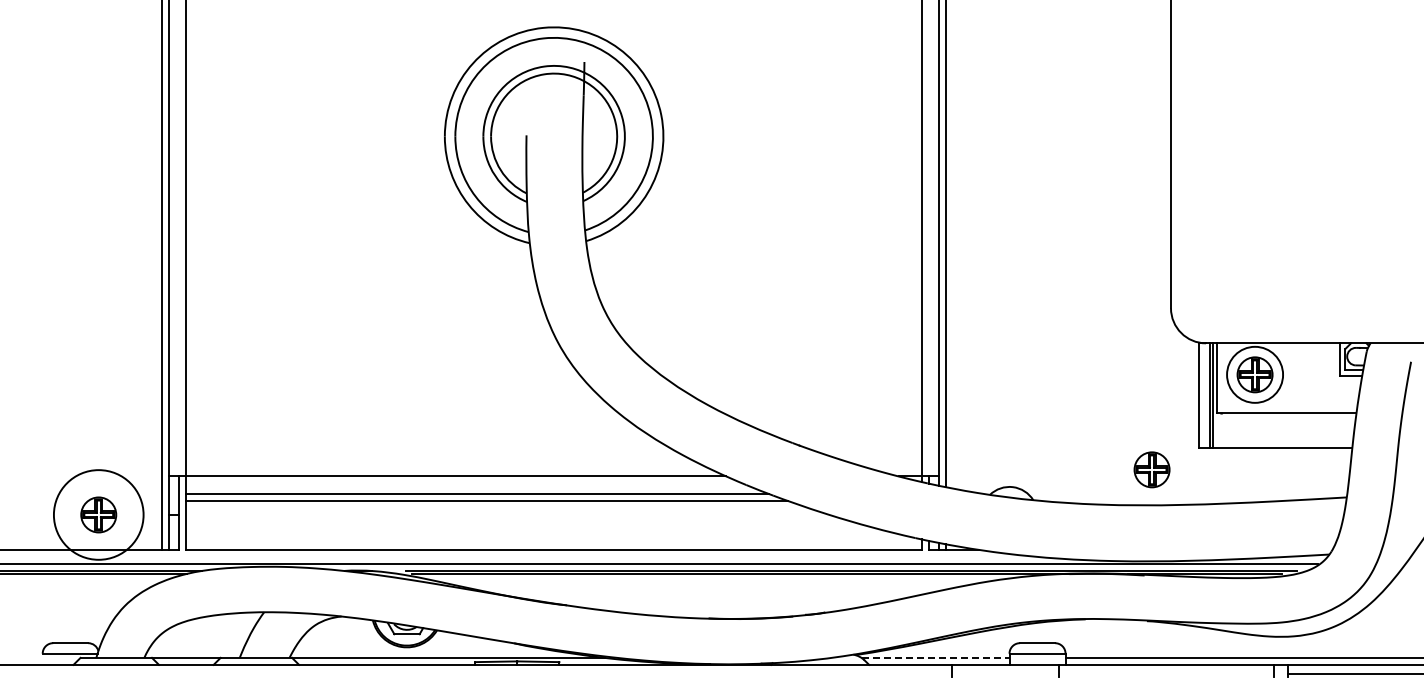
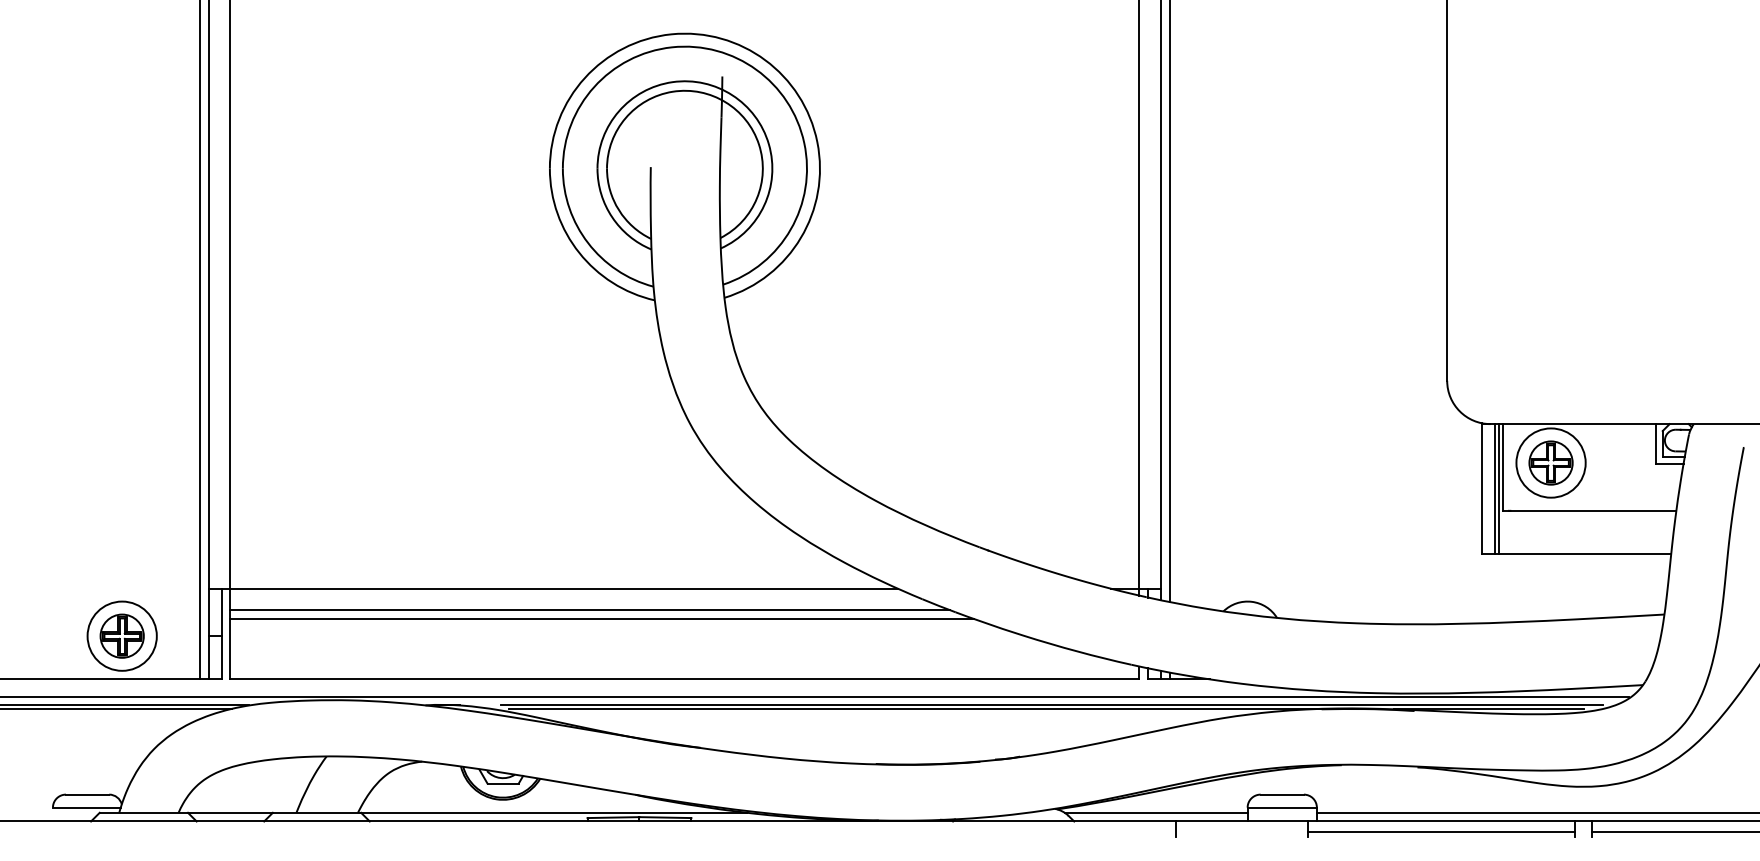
part: (1151, 469) -> (1423, 580), removed
circle: (98, 514) -> (121, 635), size x0.62
line: (935, 657) -> (1156, 812), dashed -> solid
line: (1166, 673) -> (1441, 832), added

